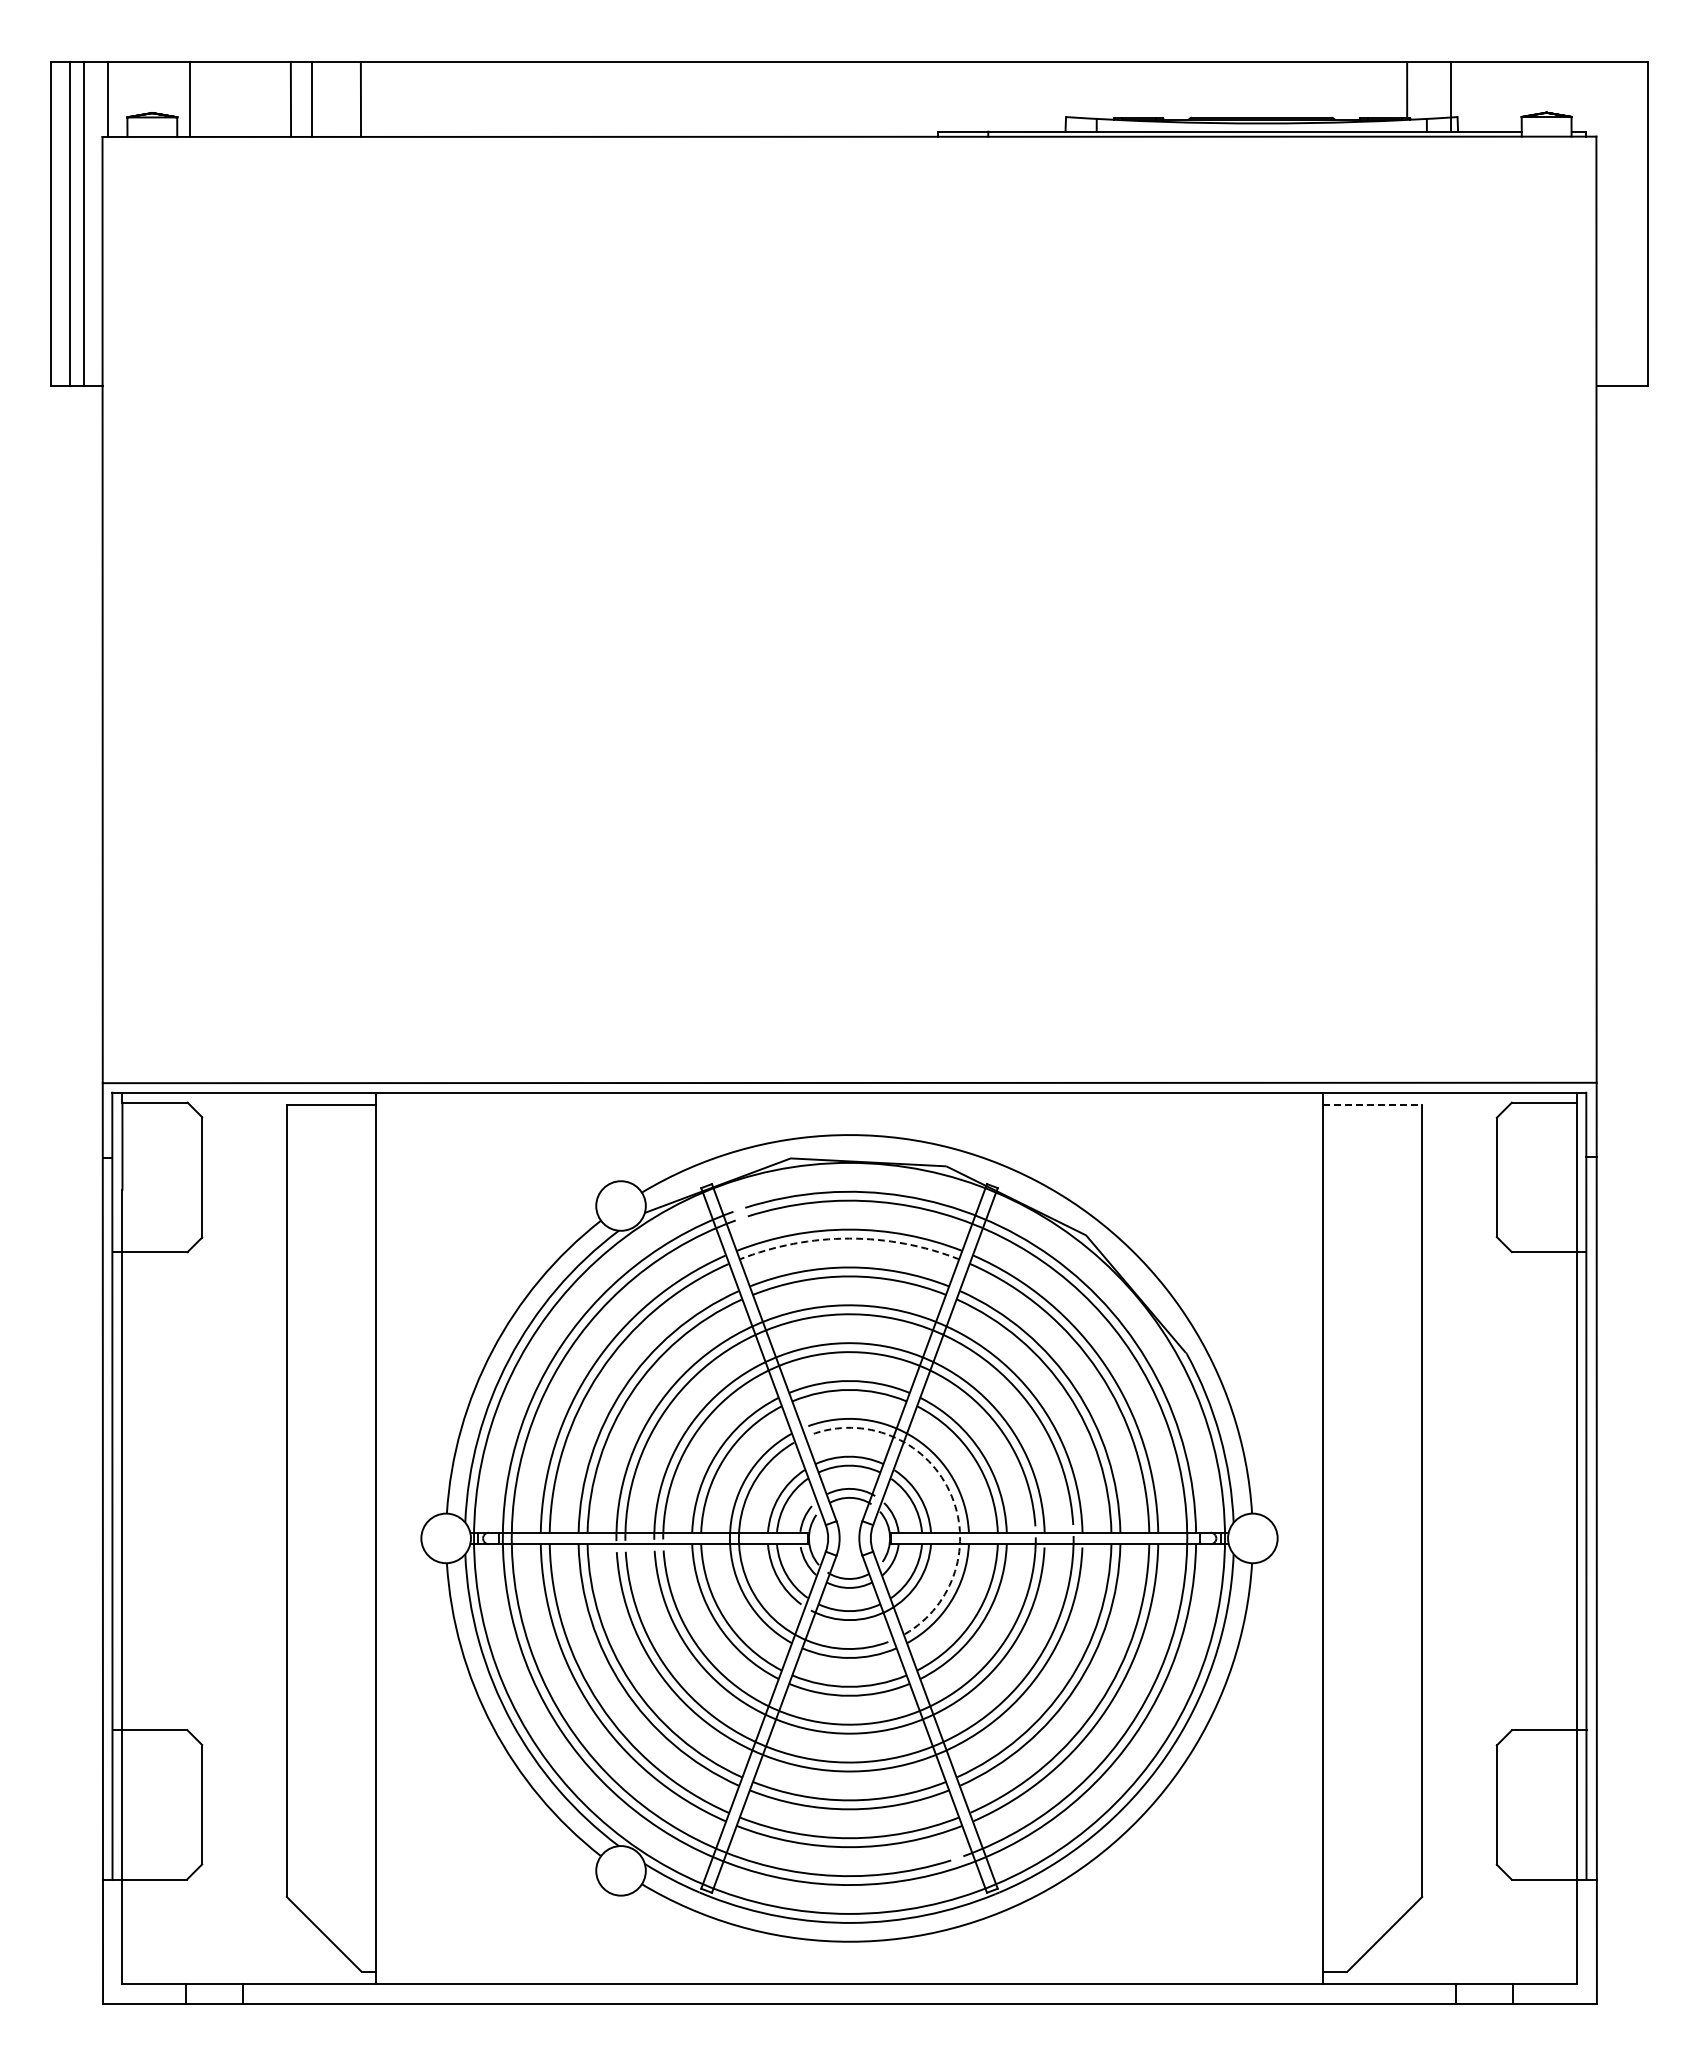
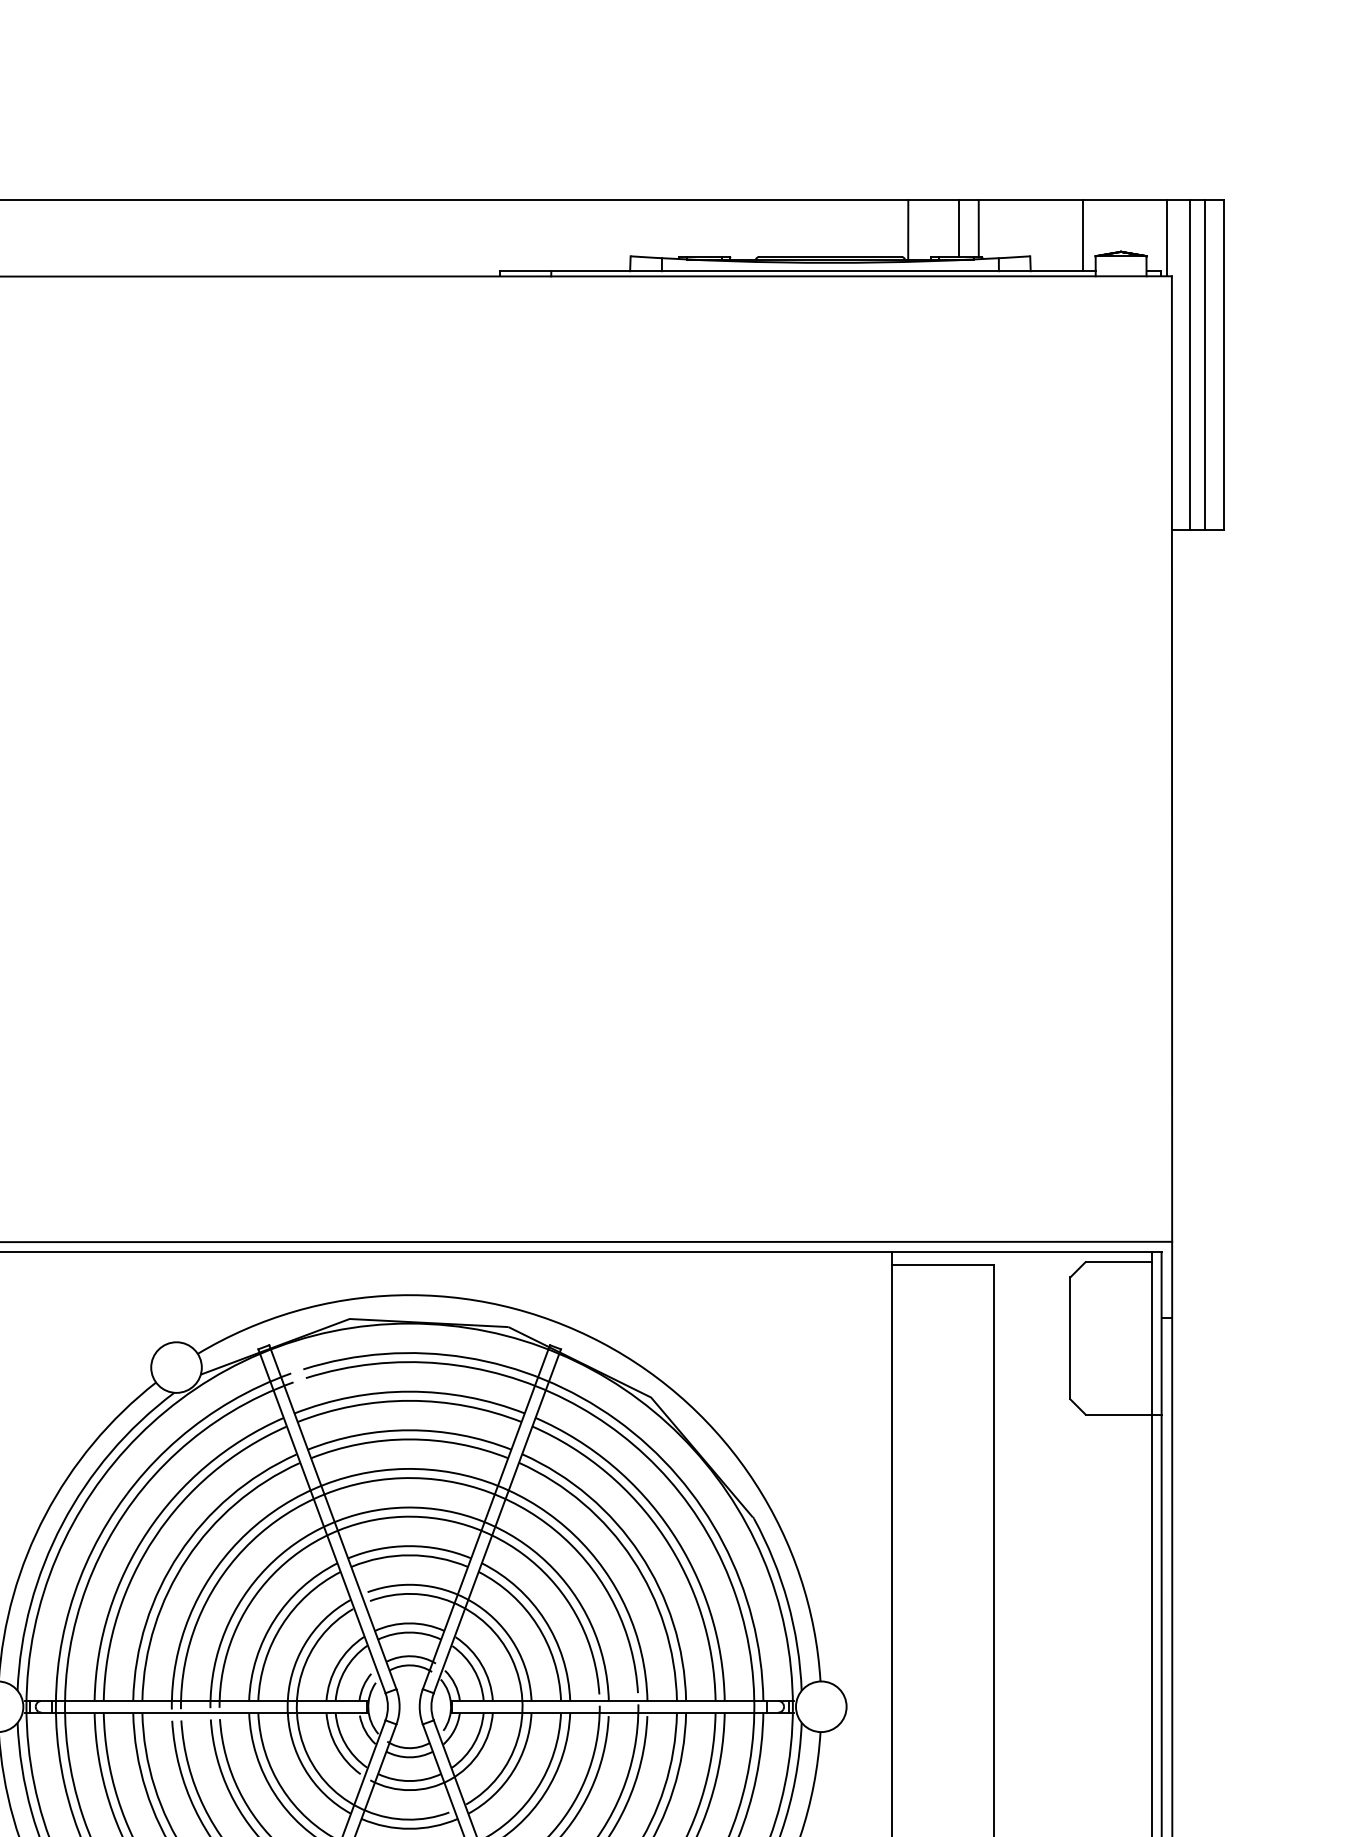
line: (1387, 89) -> (958, 228), added
line: (1338, 90) -> (908, 229), added
line: (1451, 96) -> (1083, 235), moved
line: (1591, 98) -> (1166, 237), added
line: (1614, 223) -> (1190, 364), added
line: (1628, 223) -> (1204, 364), added
line: (1372, 1105) -> (943, 1265), dashed -> solid
arc: (849, 1238) -> (409, 1400), dashed -> solid
arc: (949, 1491) -> (511, 1658), dashed -> solid

